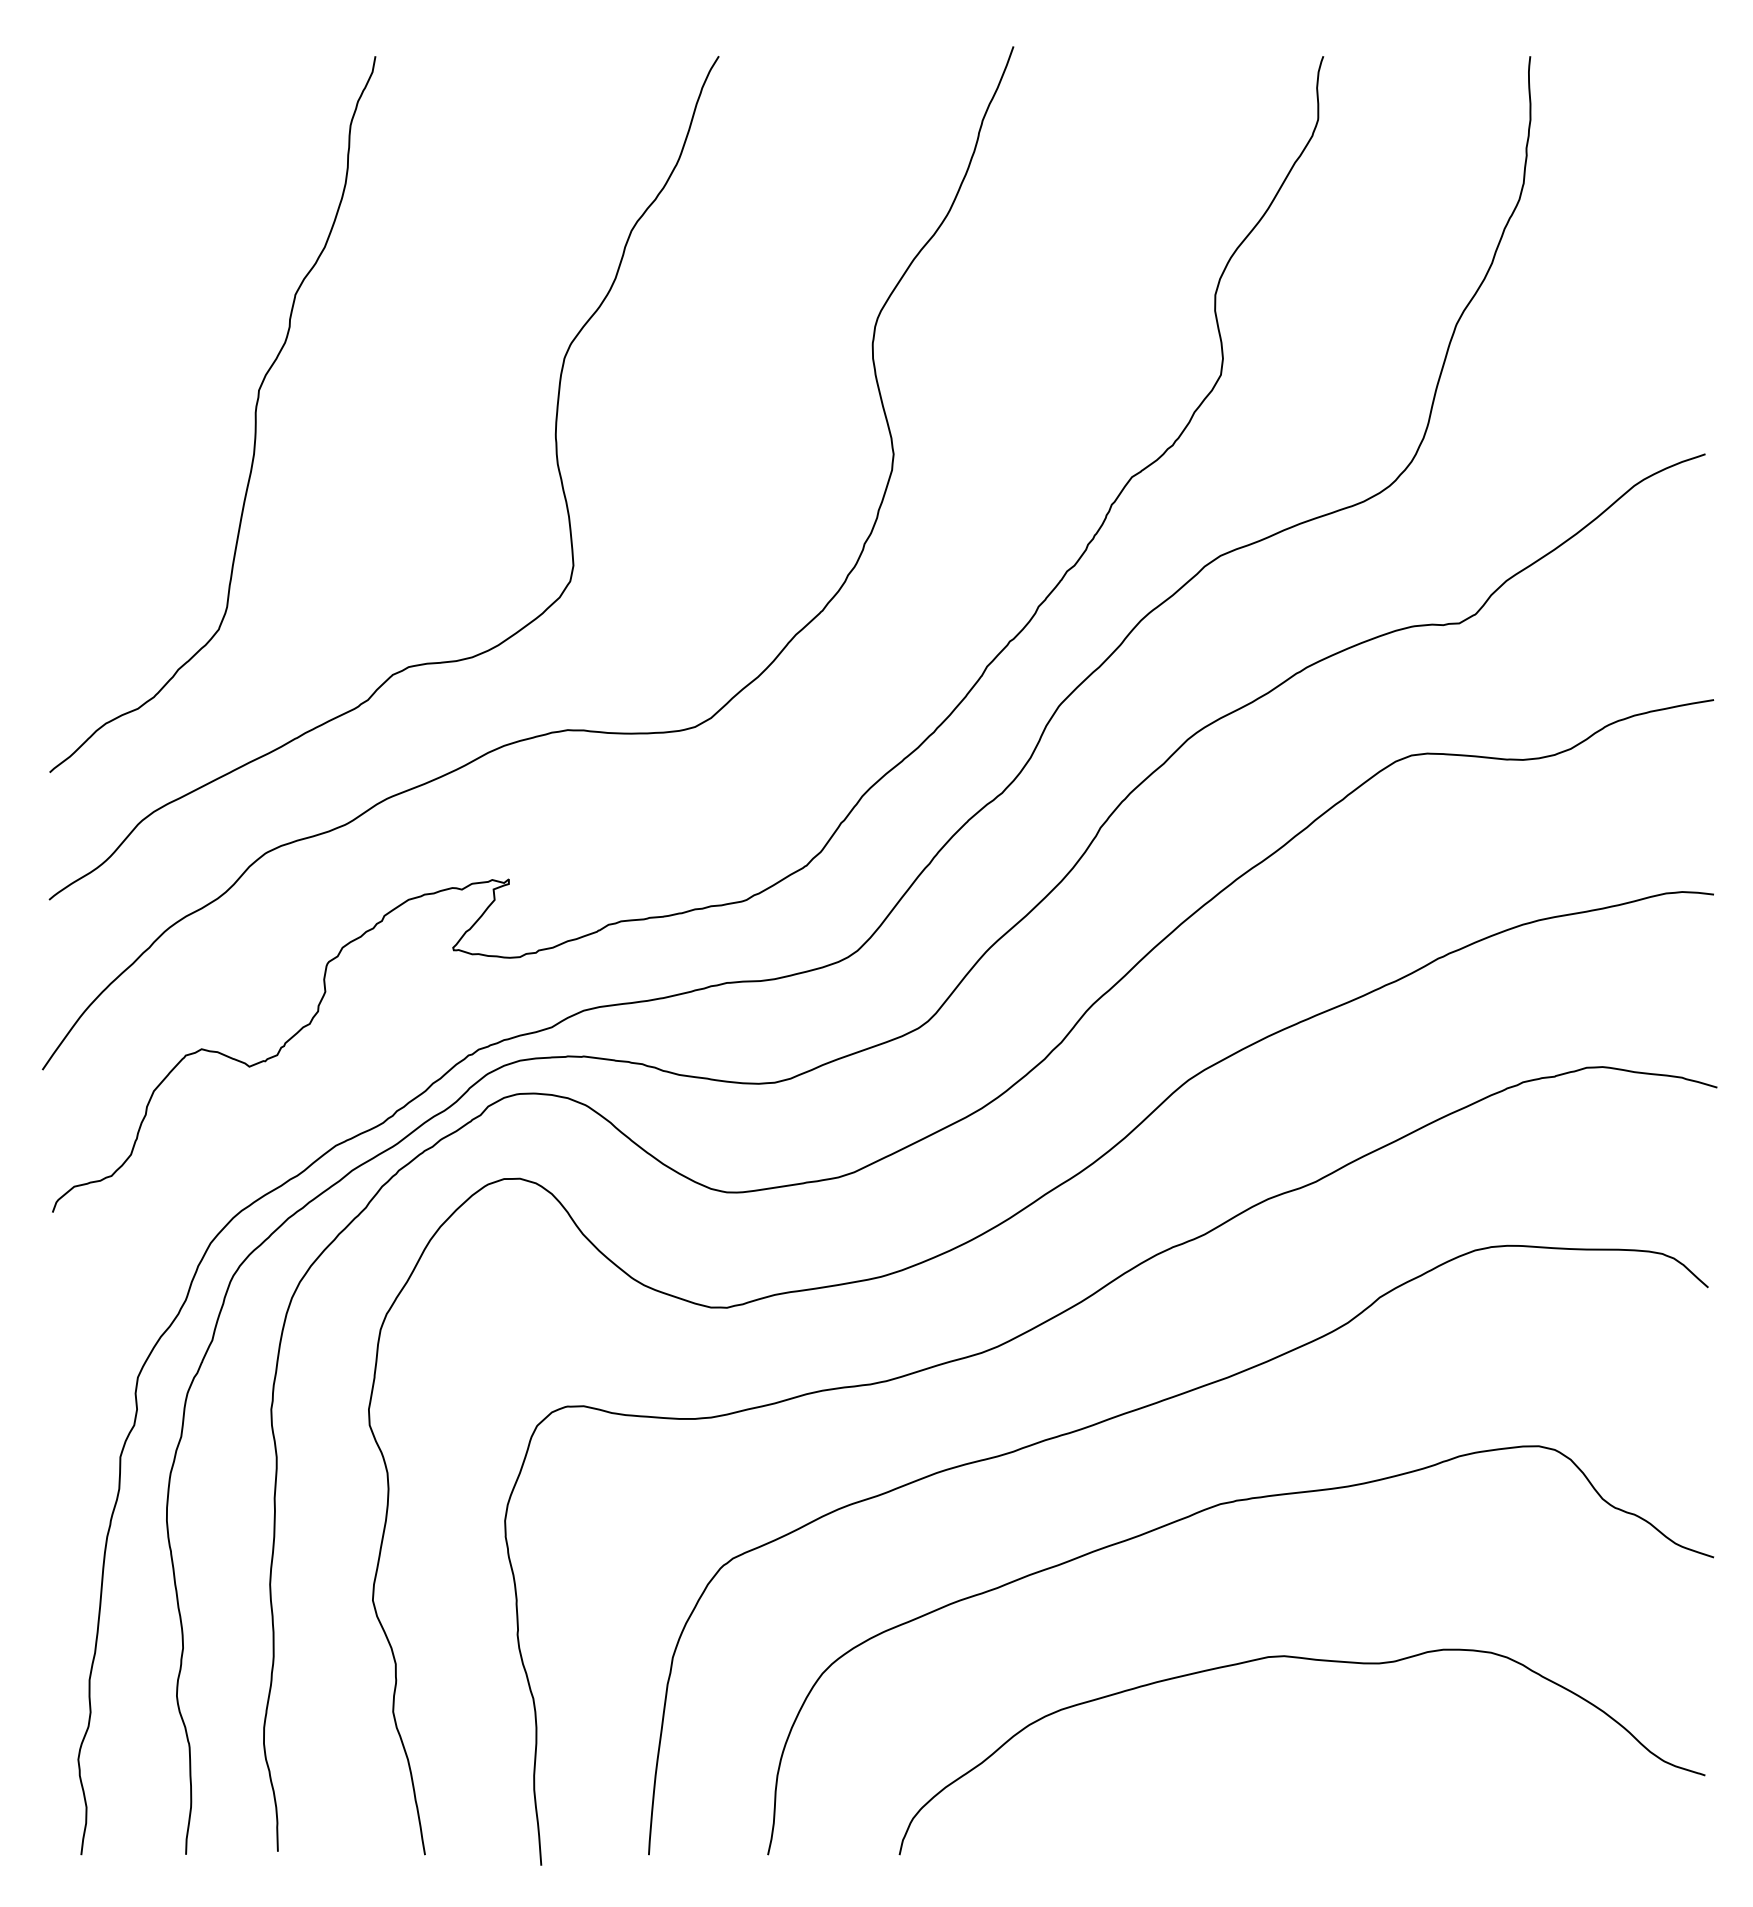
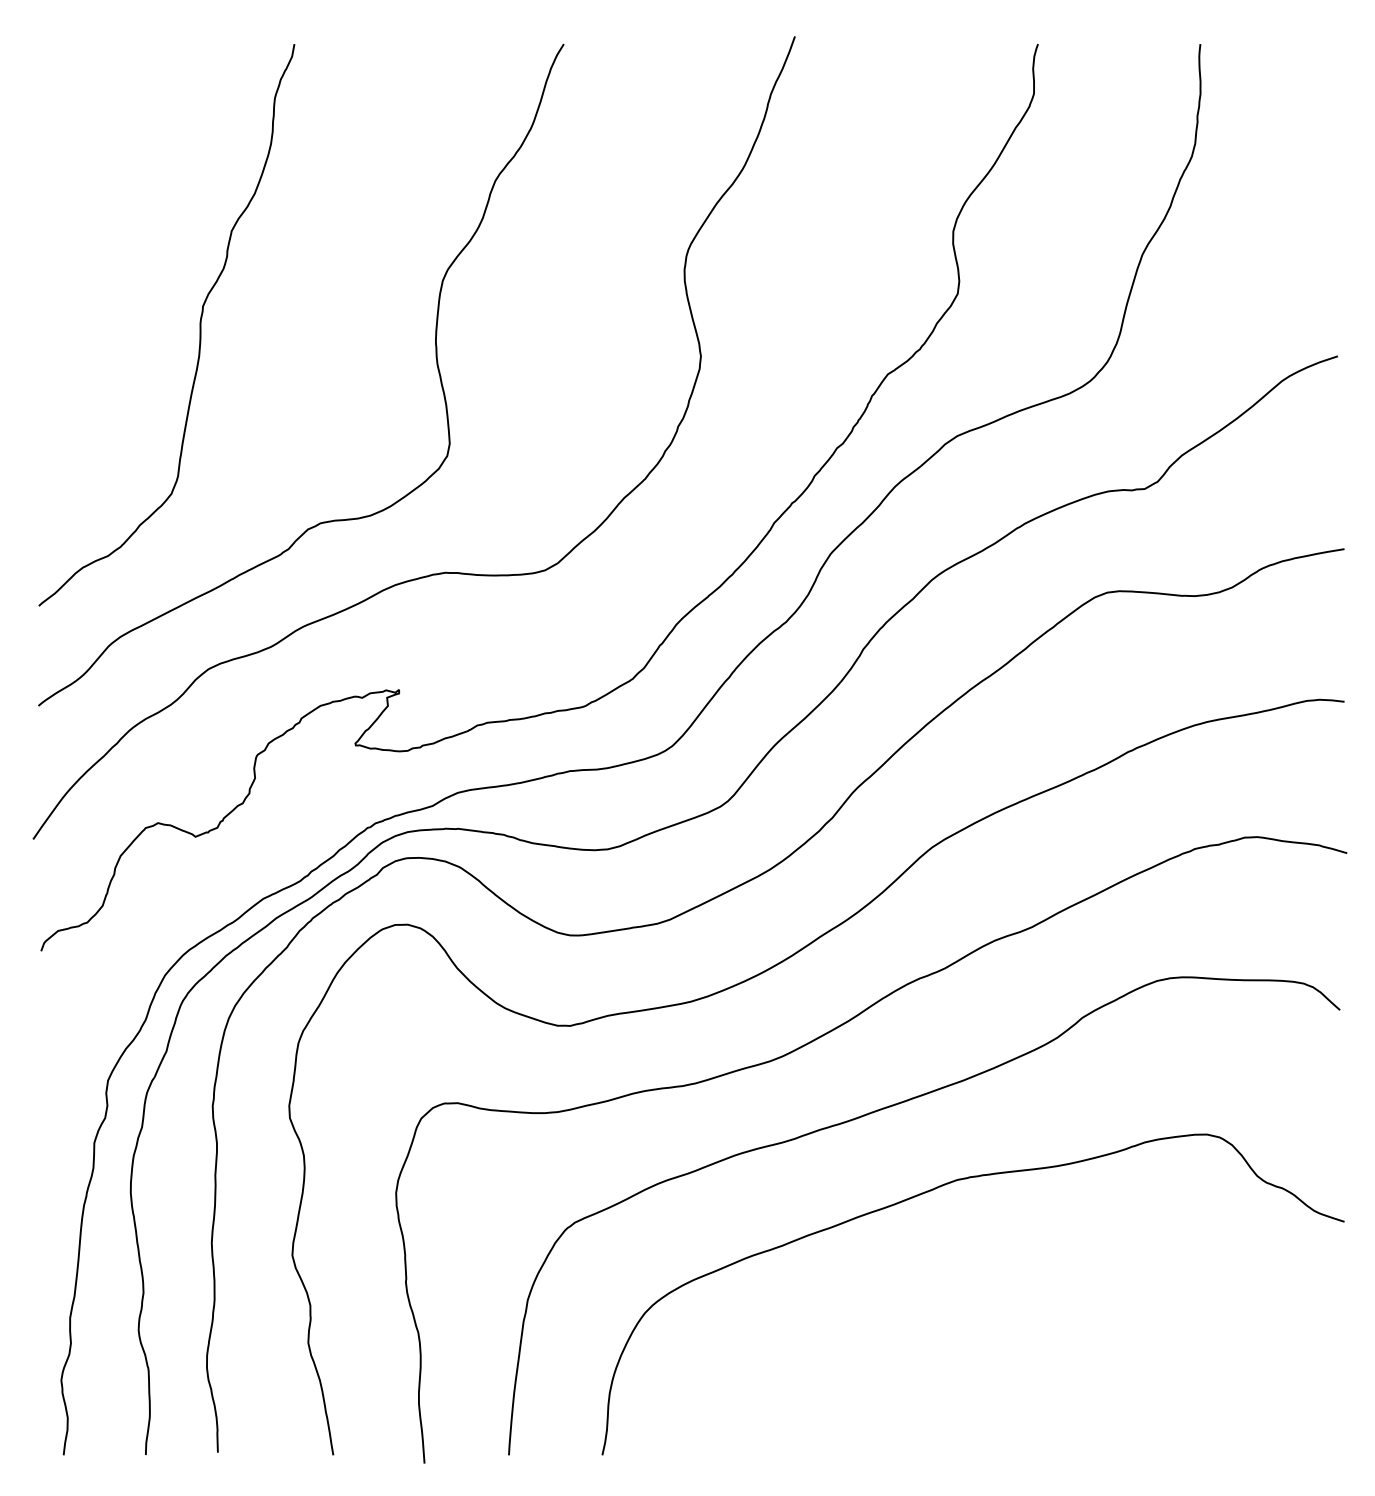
curve: (1307, 1660) -> (1025, 1302), removed

